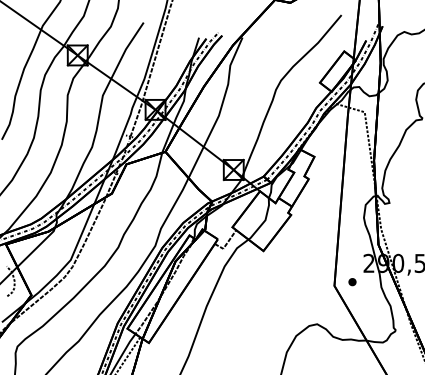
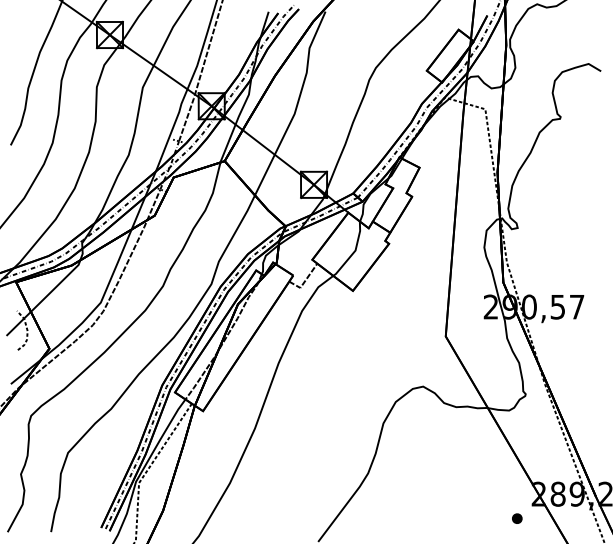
part: (352, 282) -> (469, 331), removed

